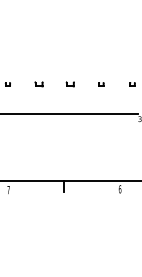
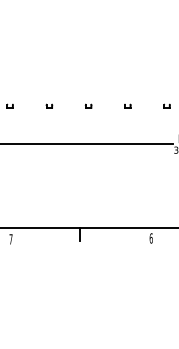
part: (39, 83) -> (49, 105), size x0.62
part: (70, 83) -> (88, 105), size x0.62

